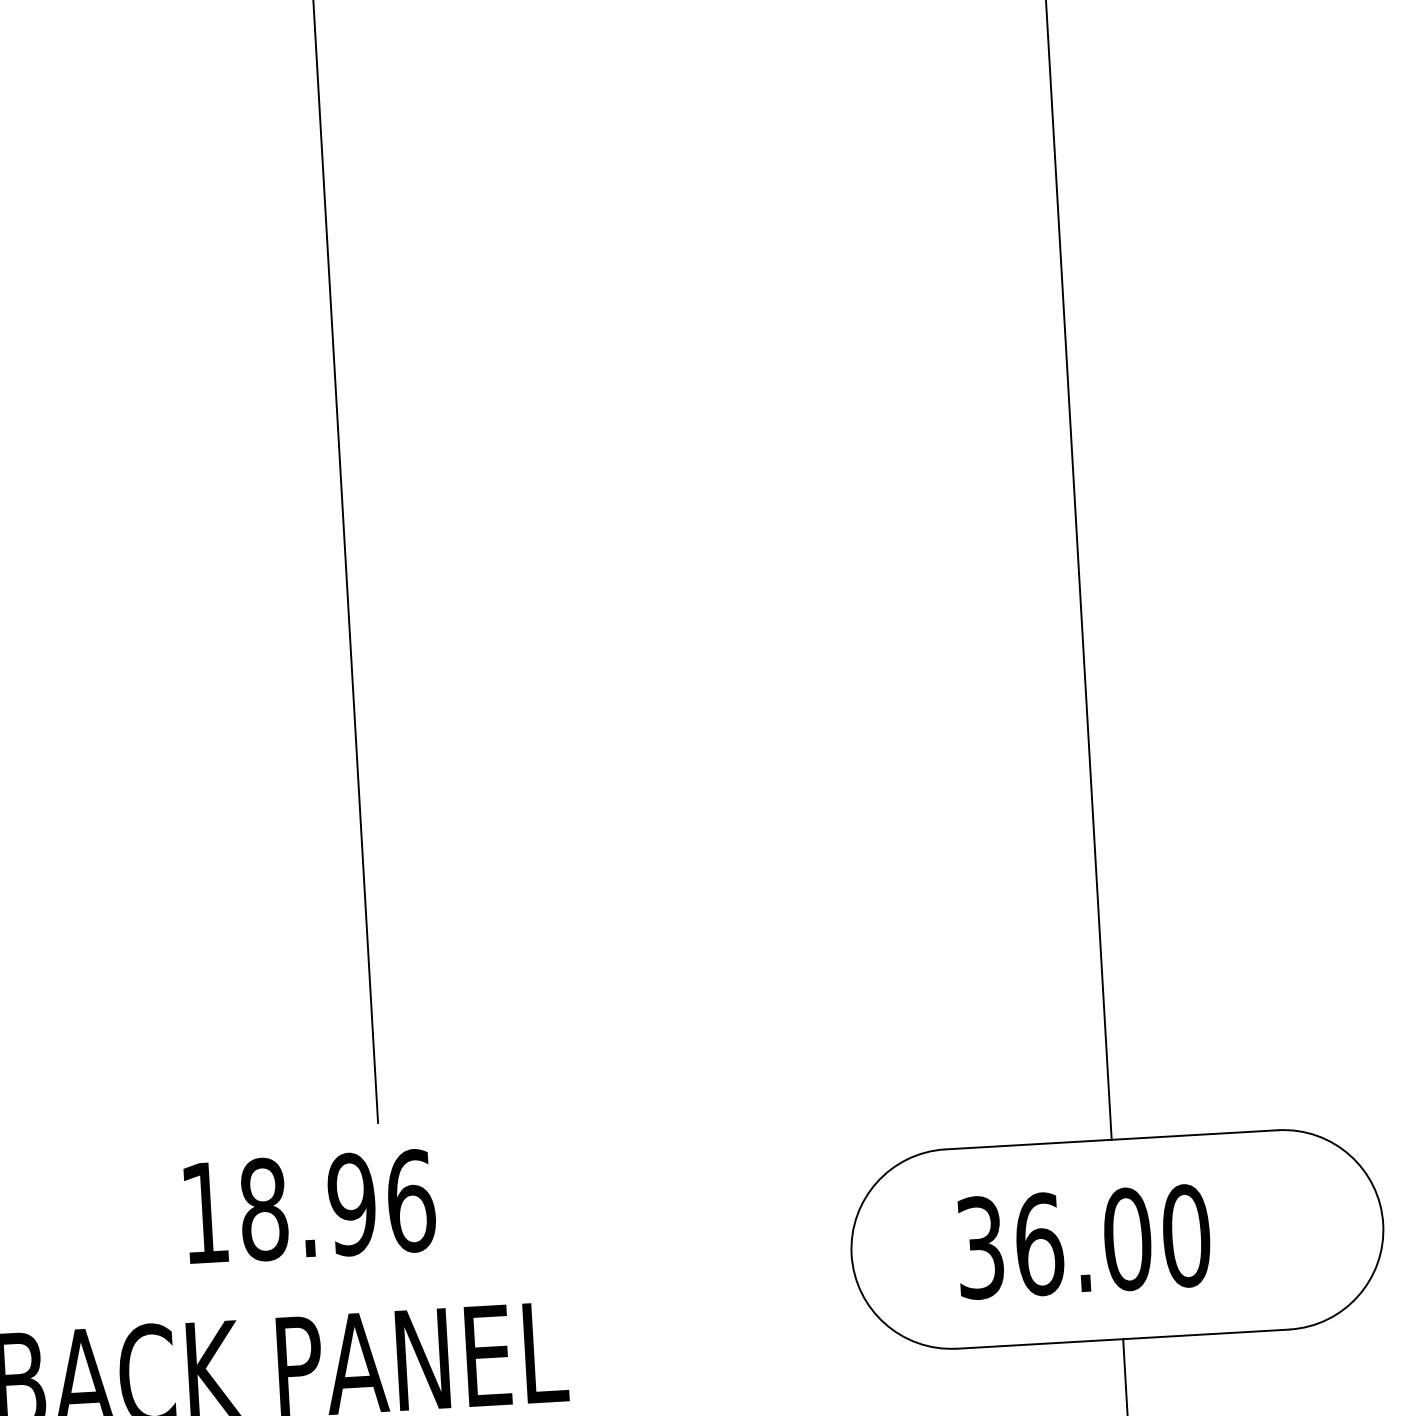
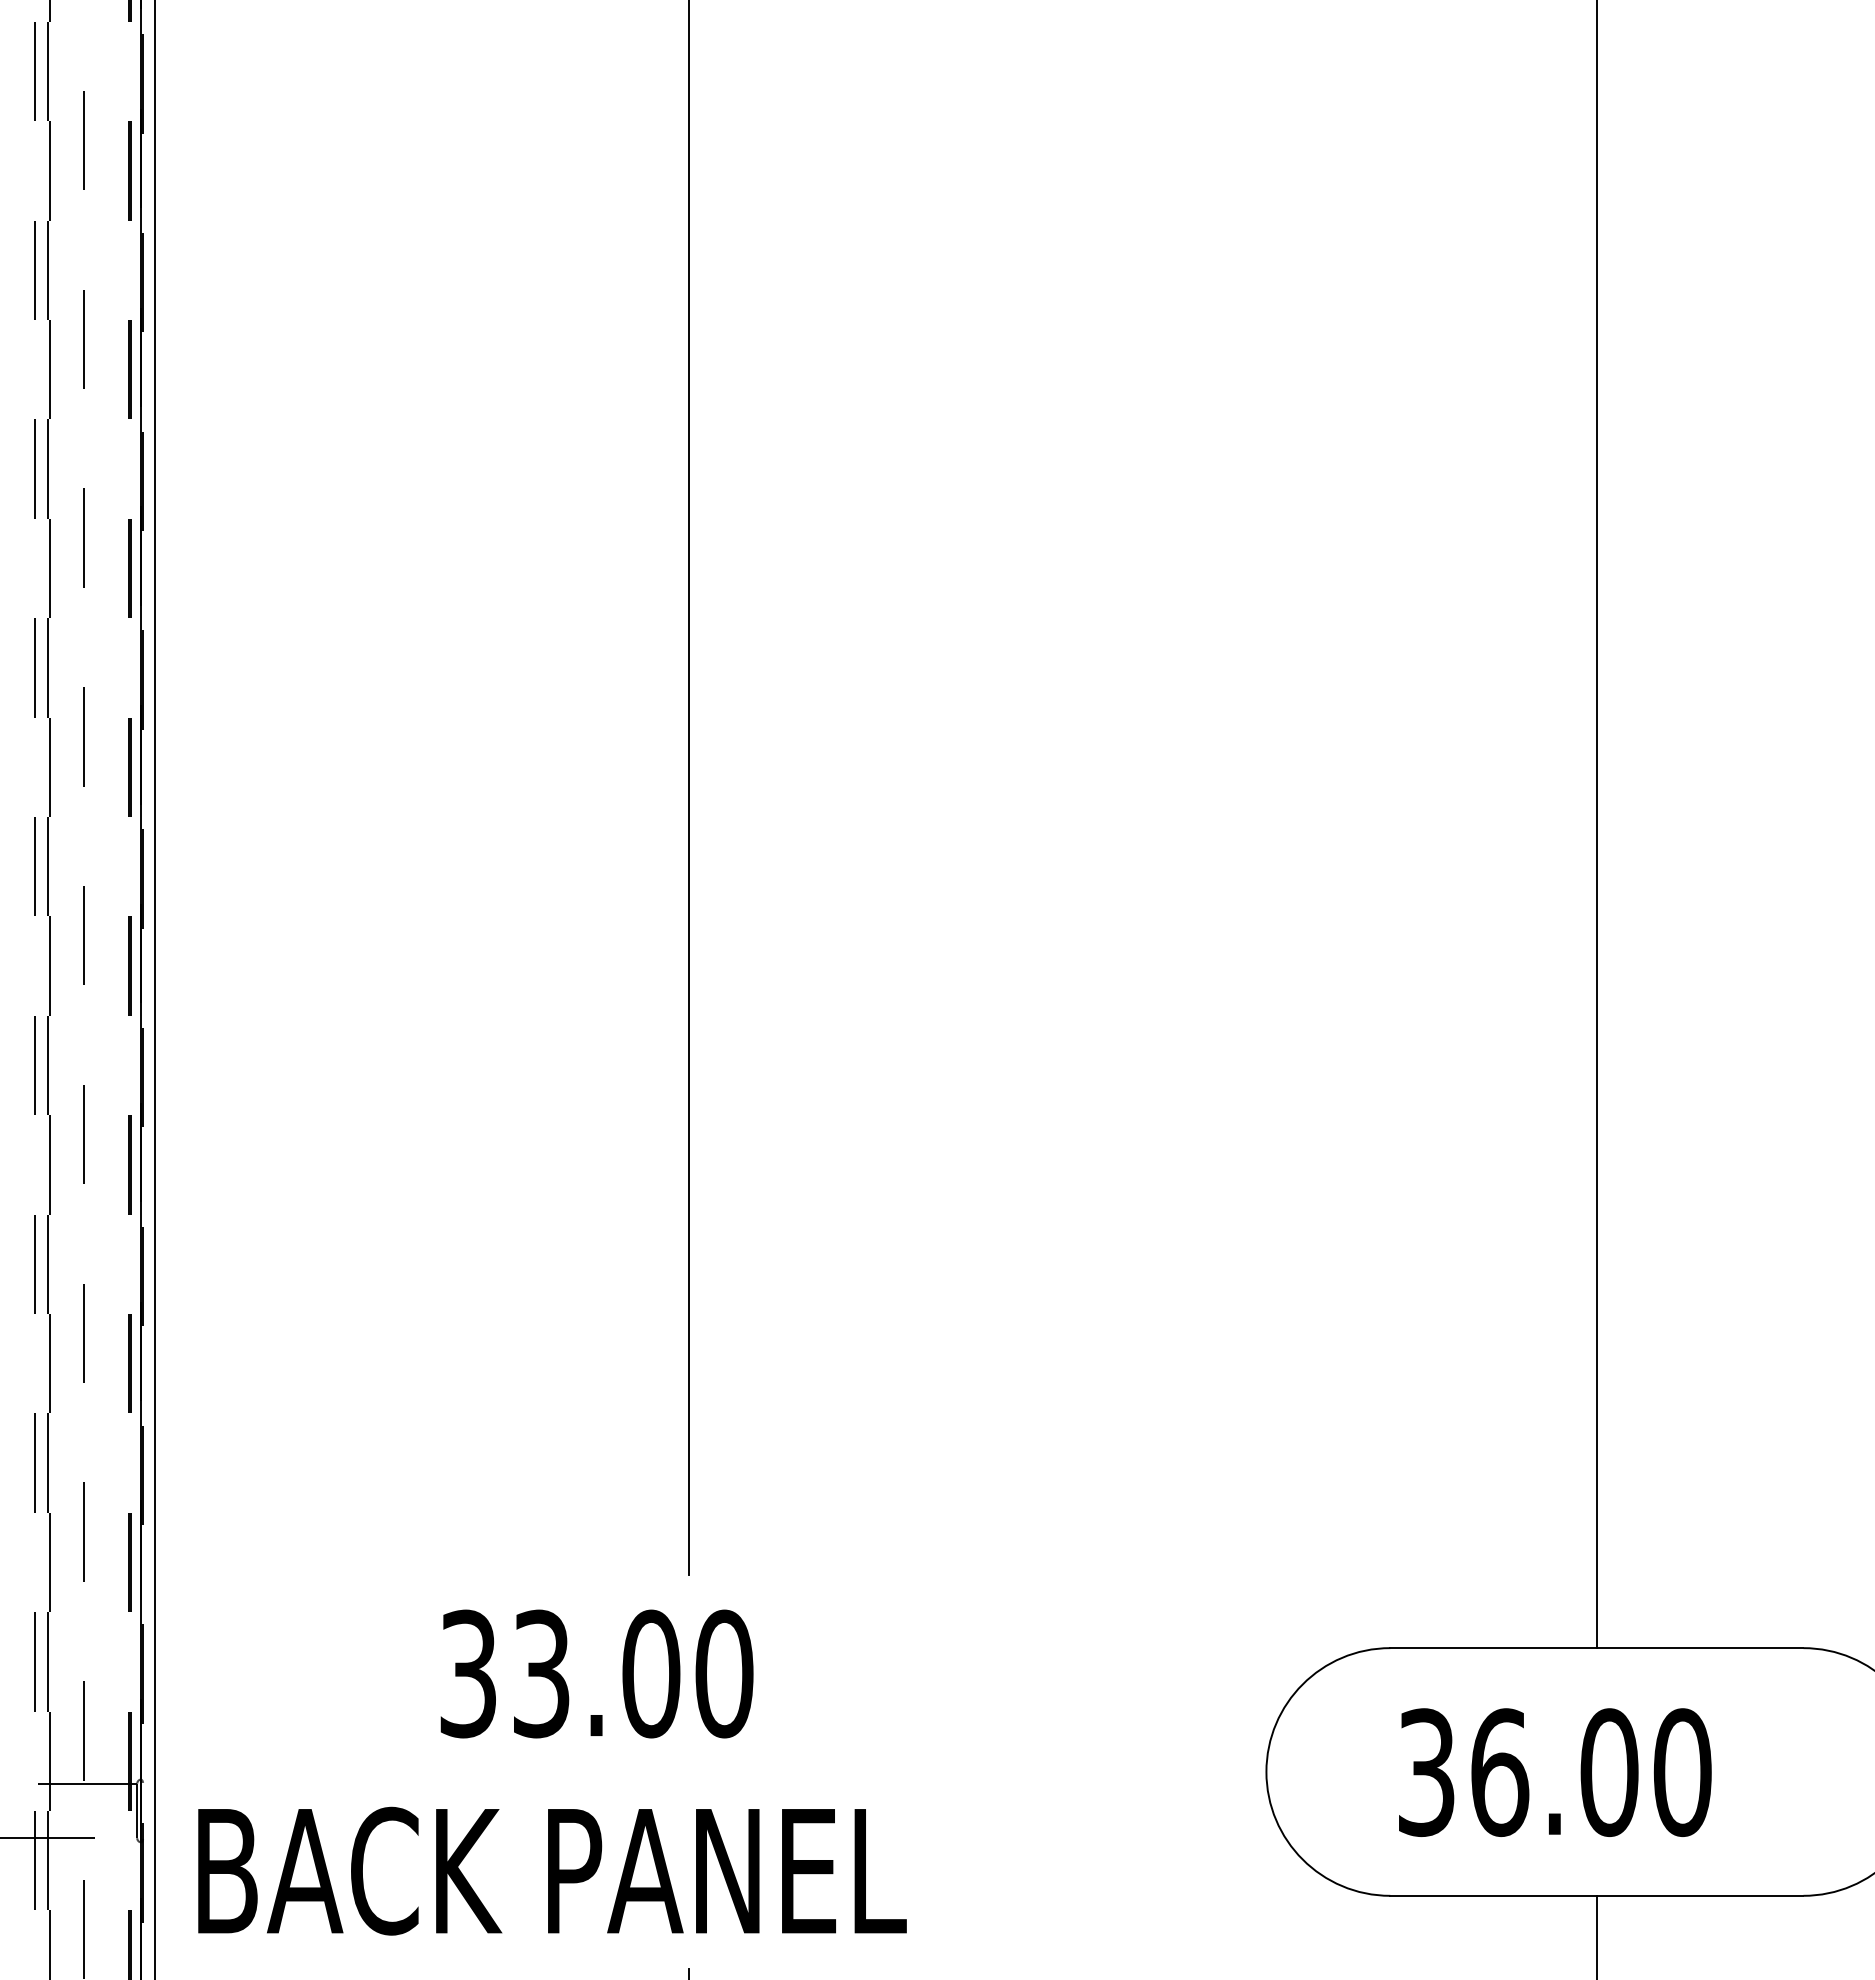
text: (308, 1206) -> (596, 1673), 18.96 -> 33.00

